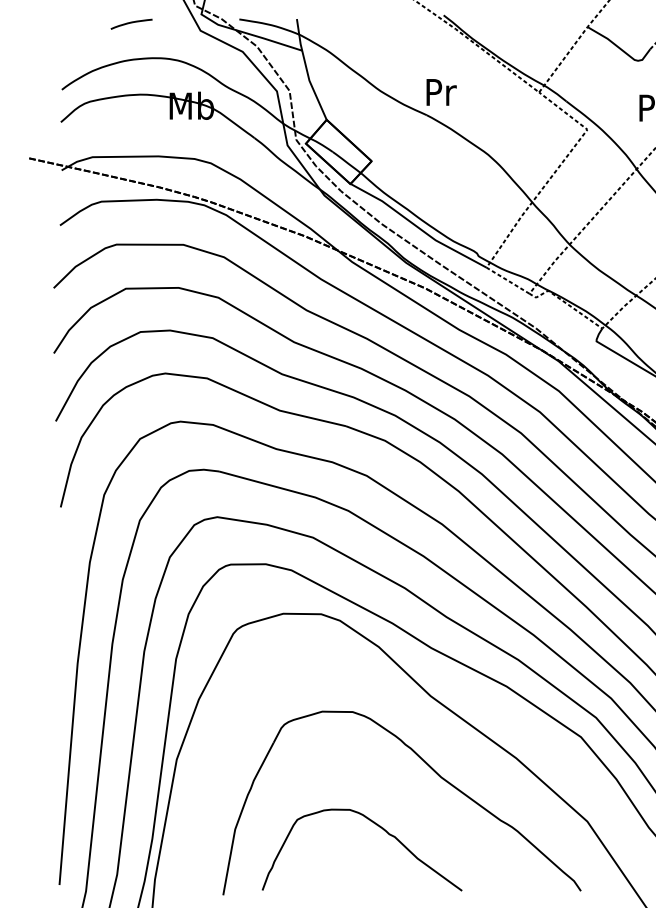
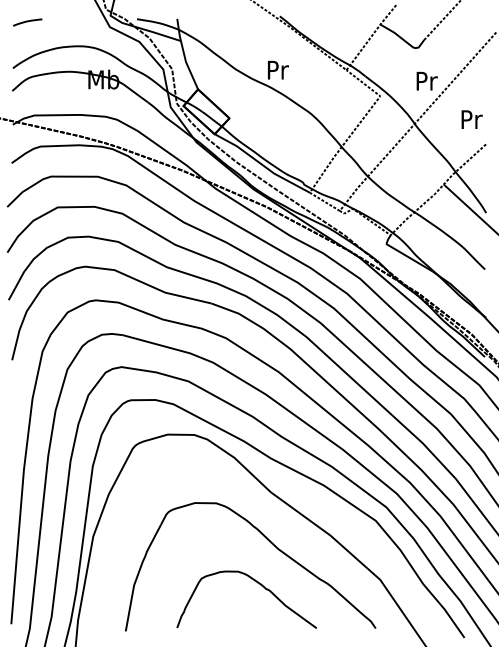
curve: (131, 24) -> (27, 22), moved
curve: (377, 826) -> (257, 583), moved

